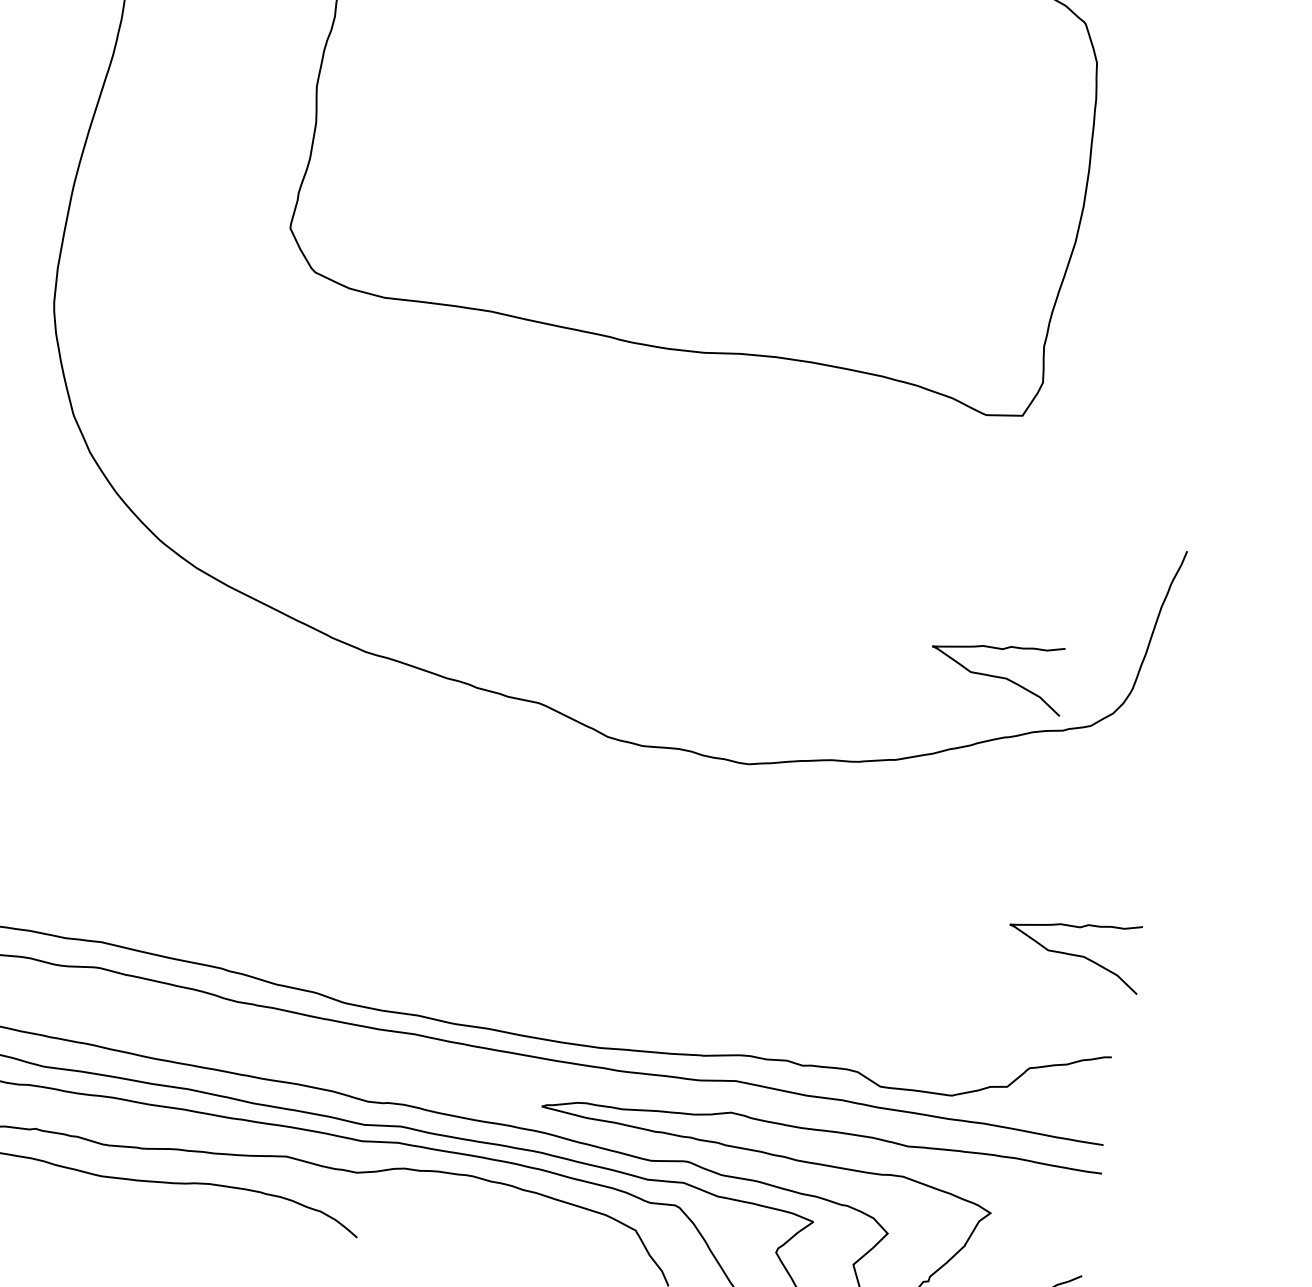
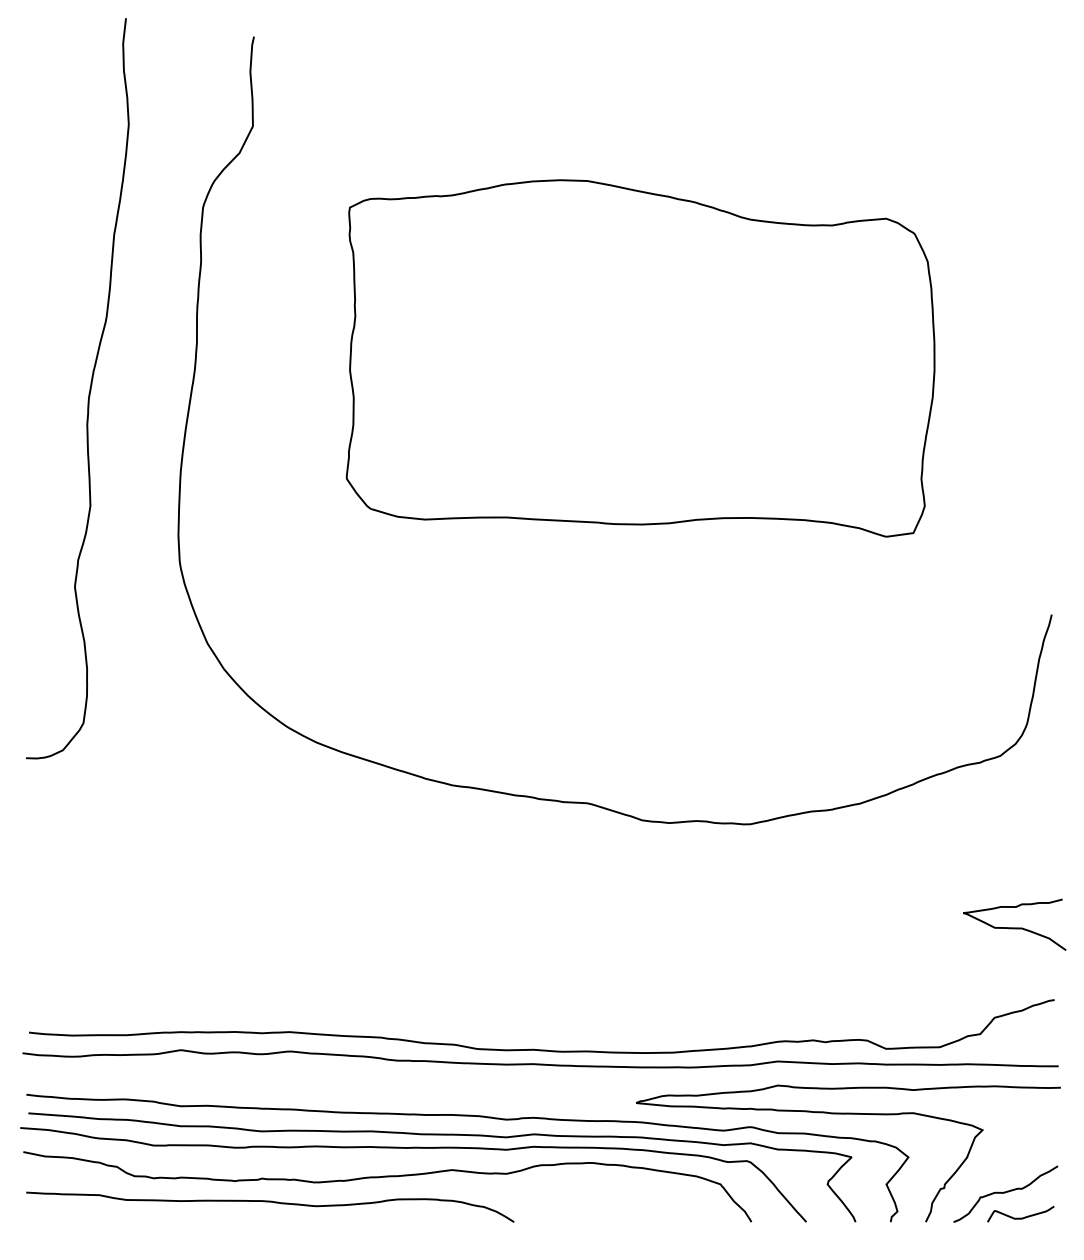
curve: (996, 675) -> (924, 729), removed

